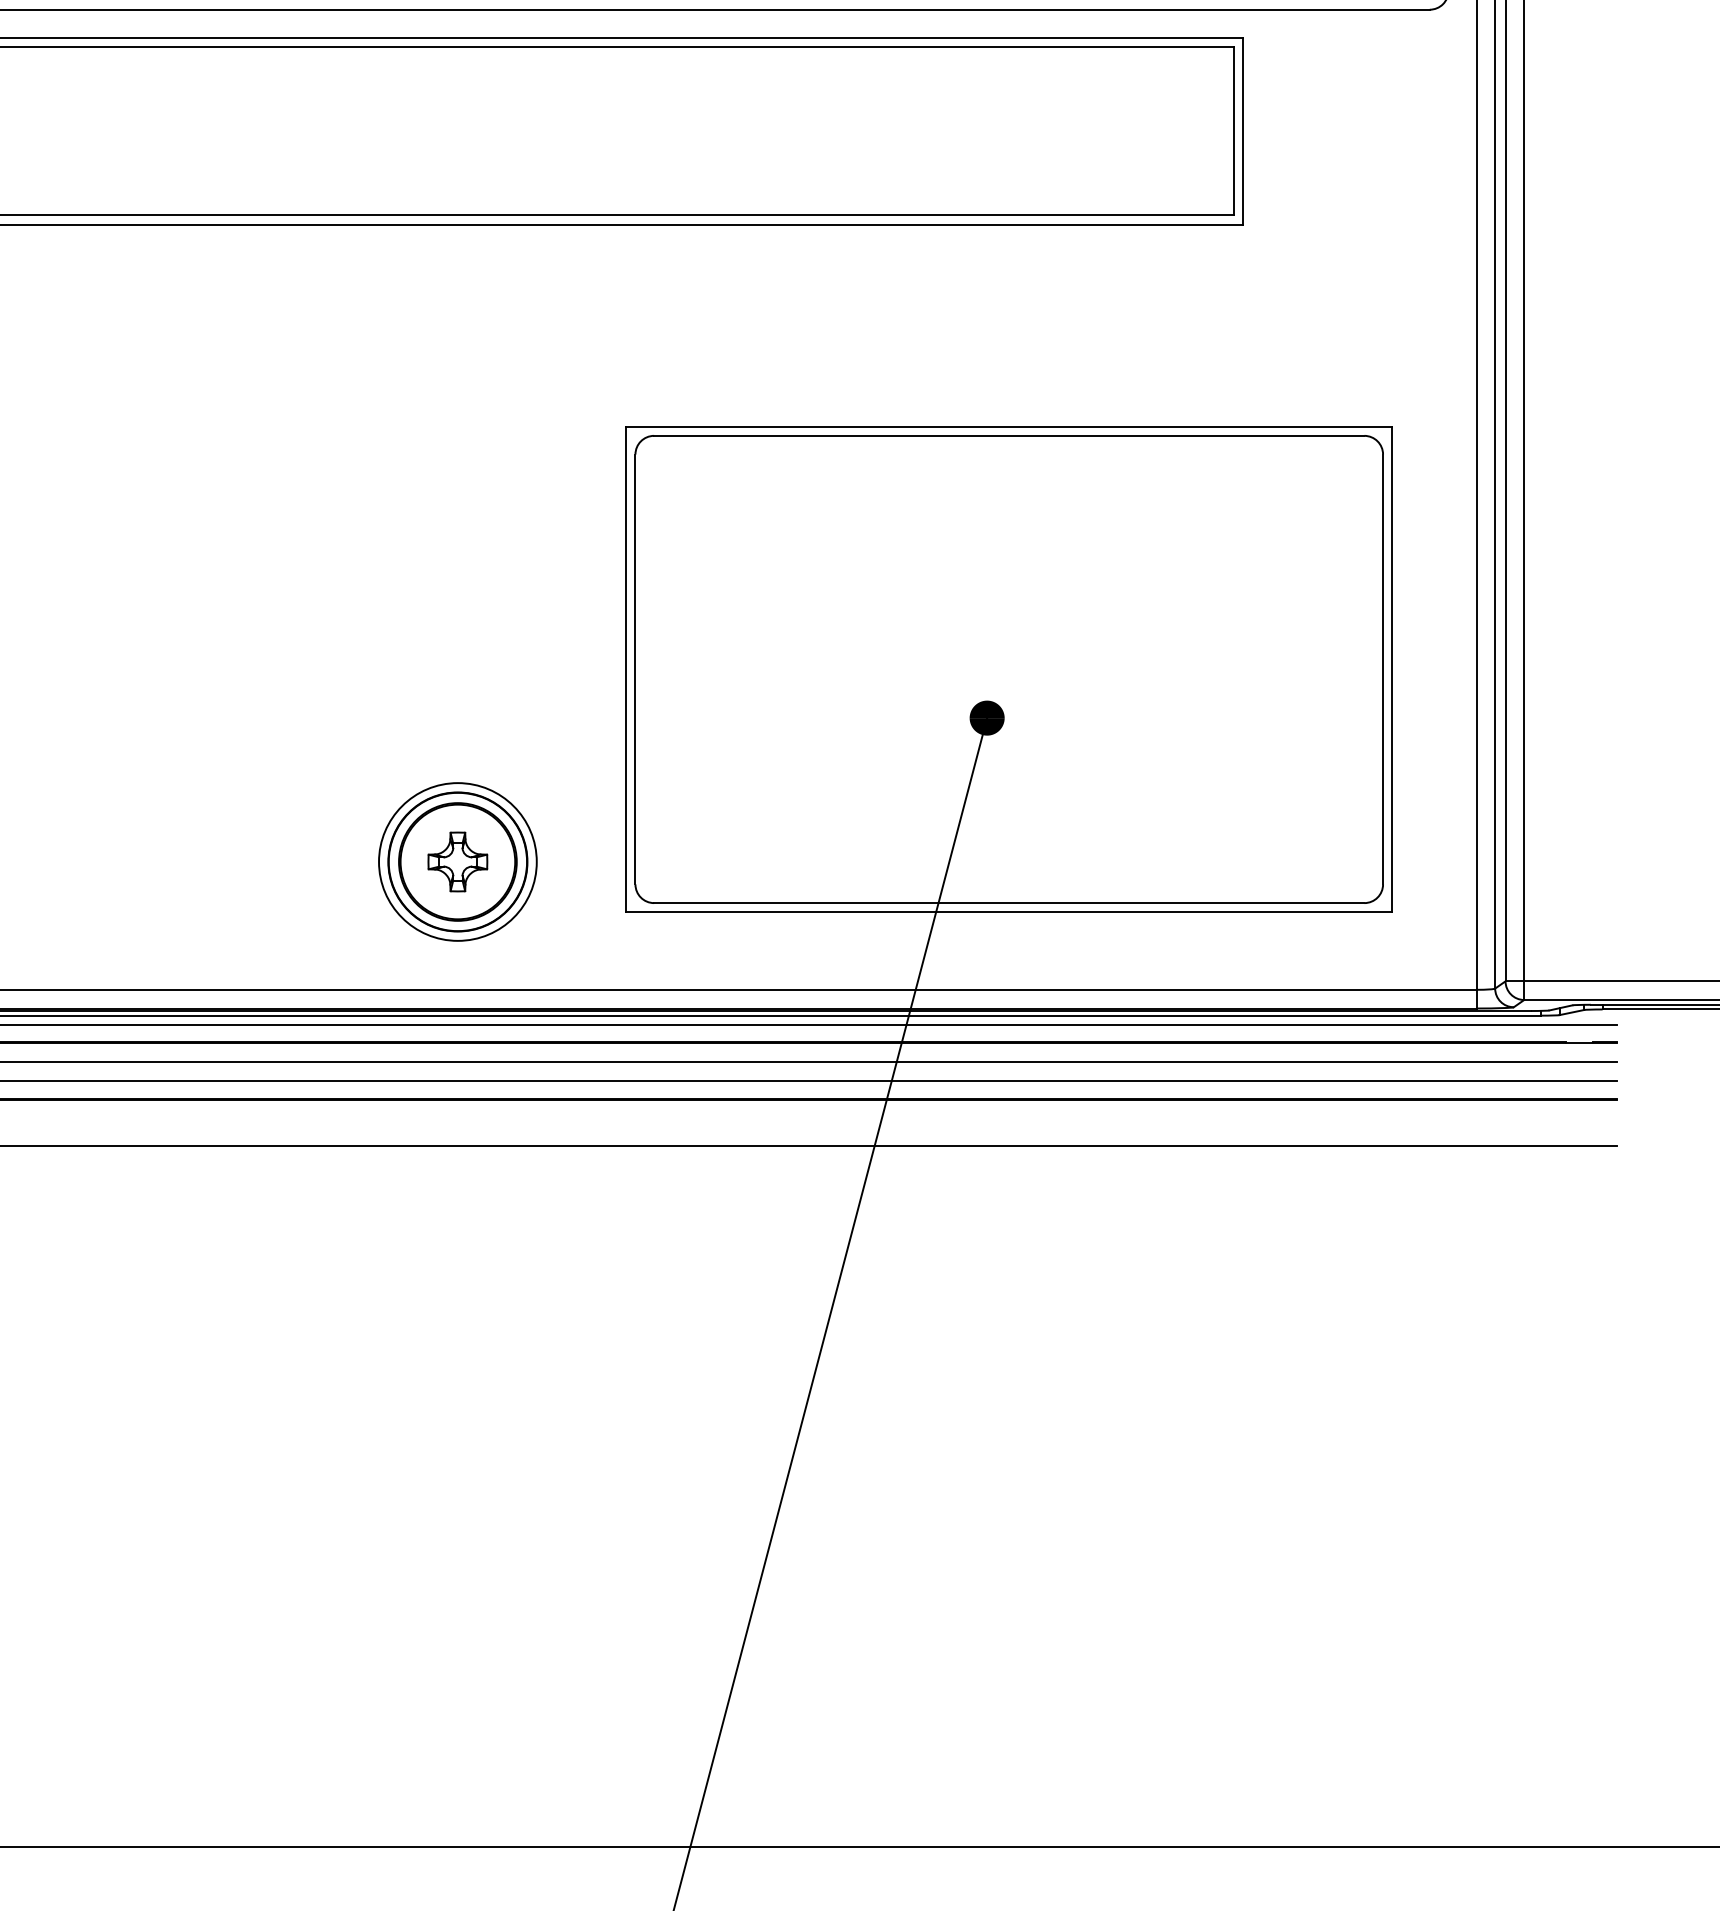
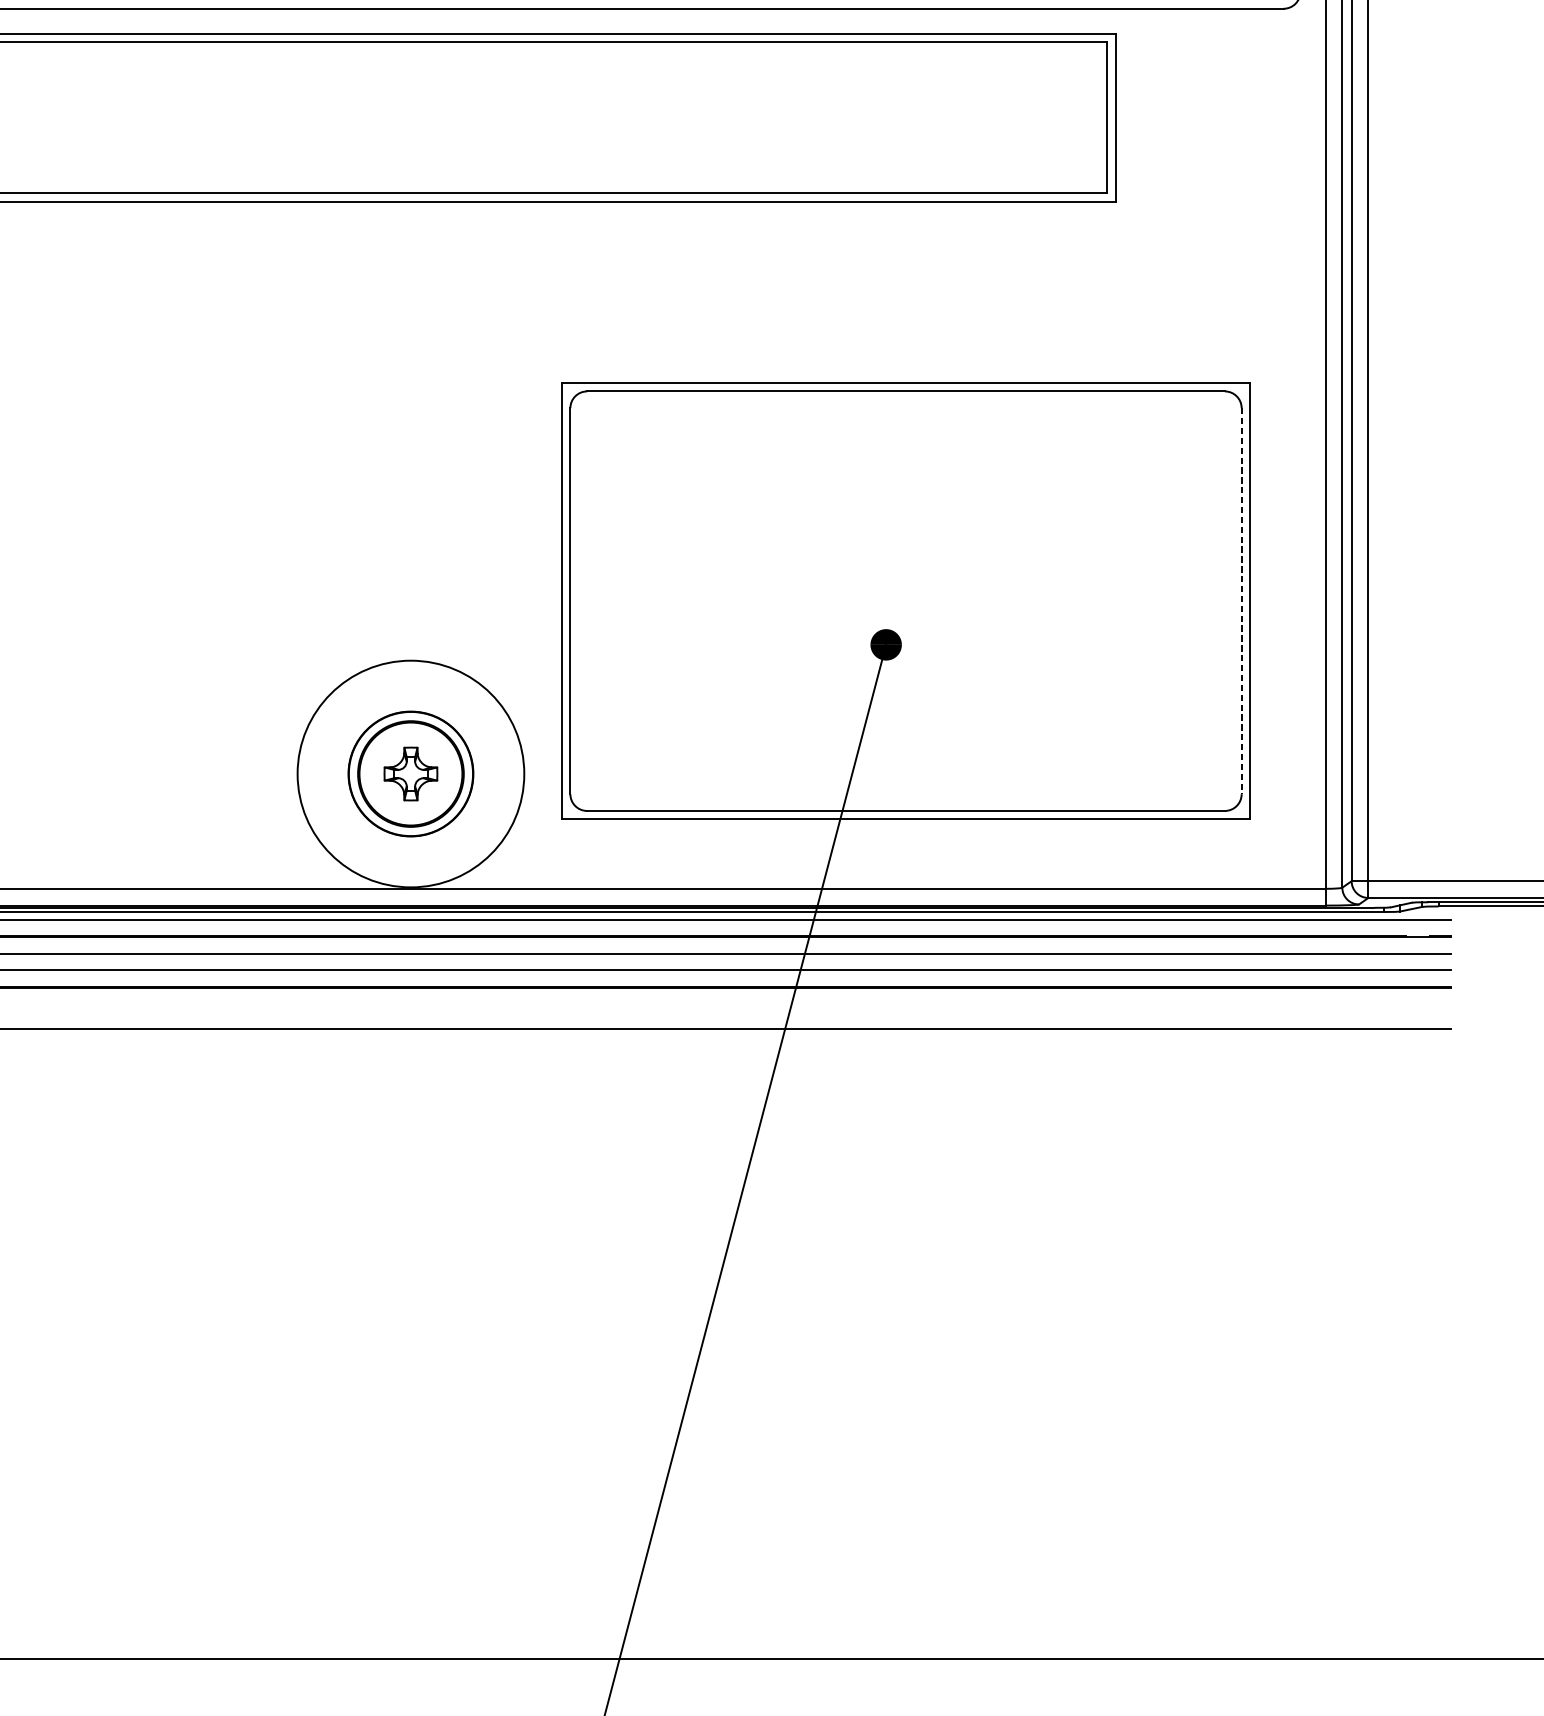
line: (1383, 669) -> (1242, 601), solid -> dashed
circle: (457, 861) -> (410, 773), size x1.6

